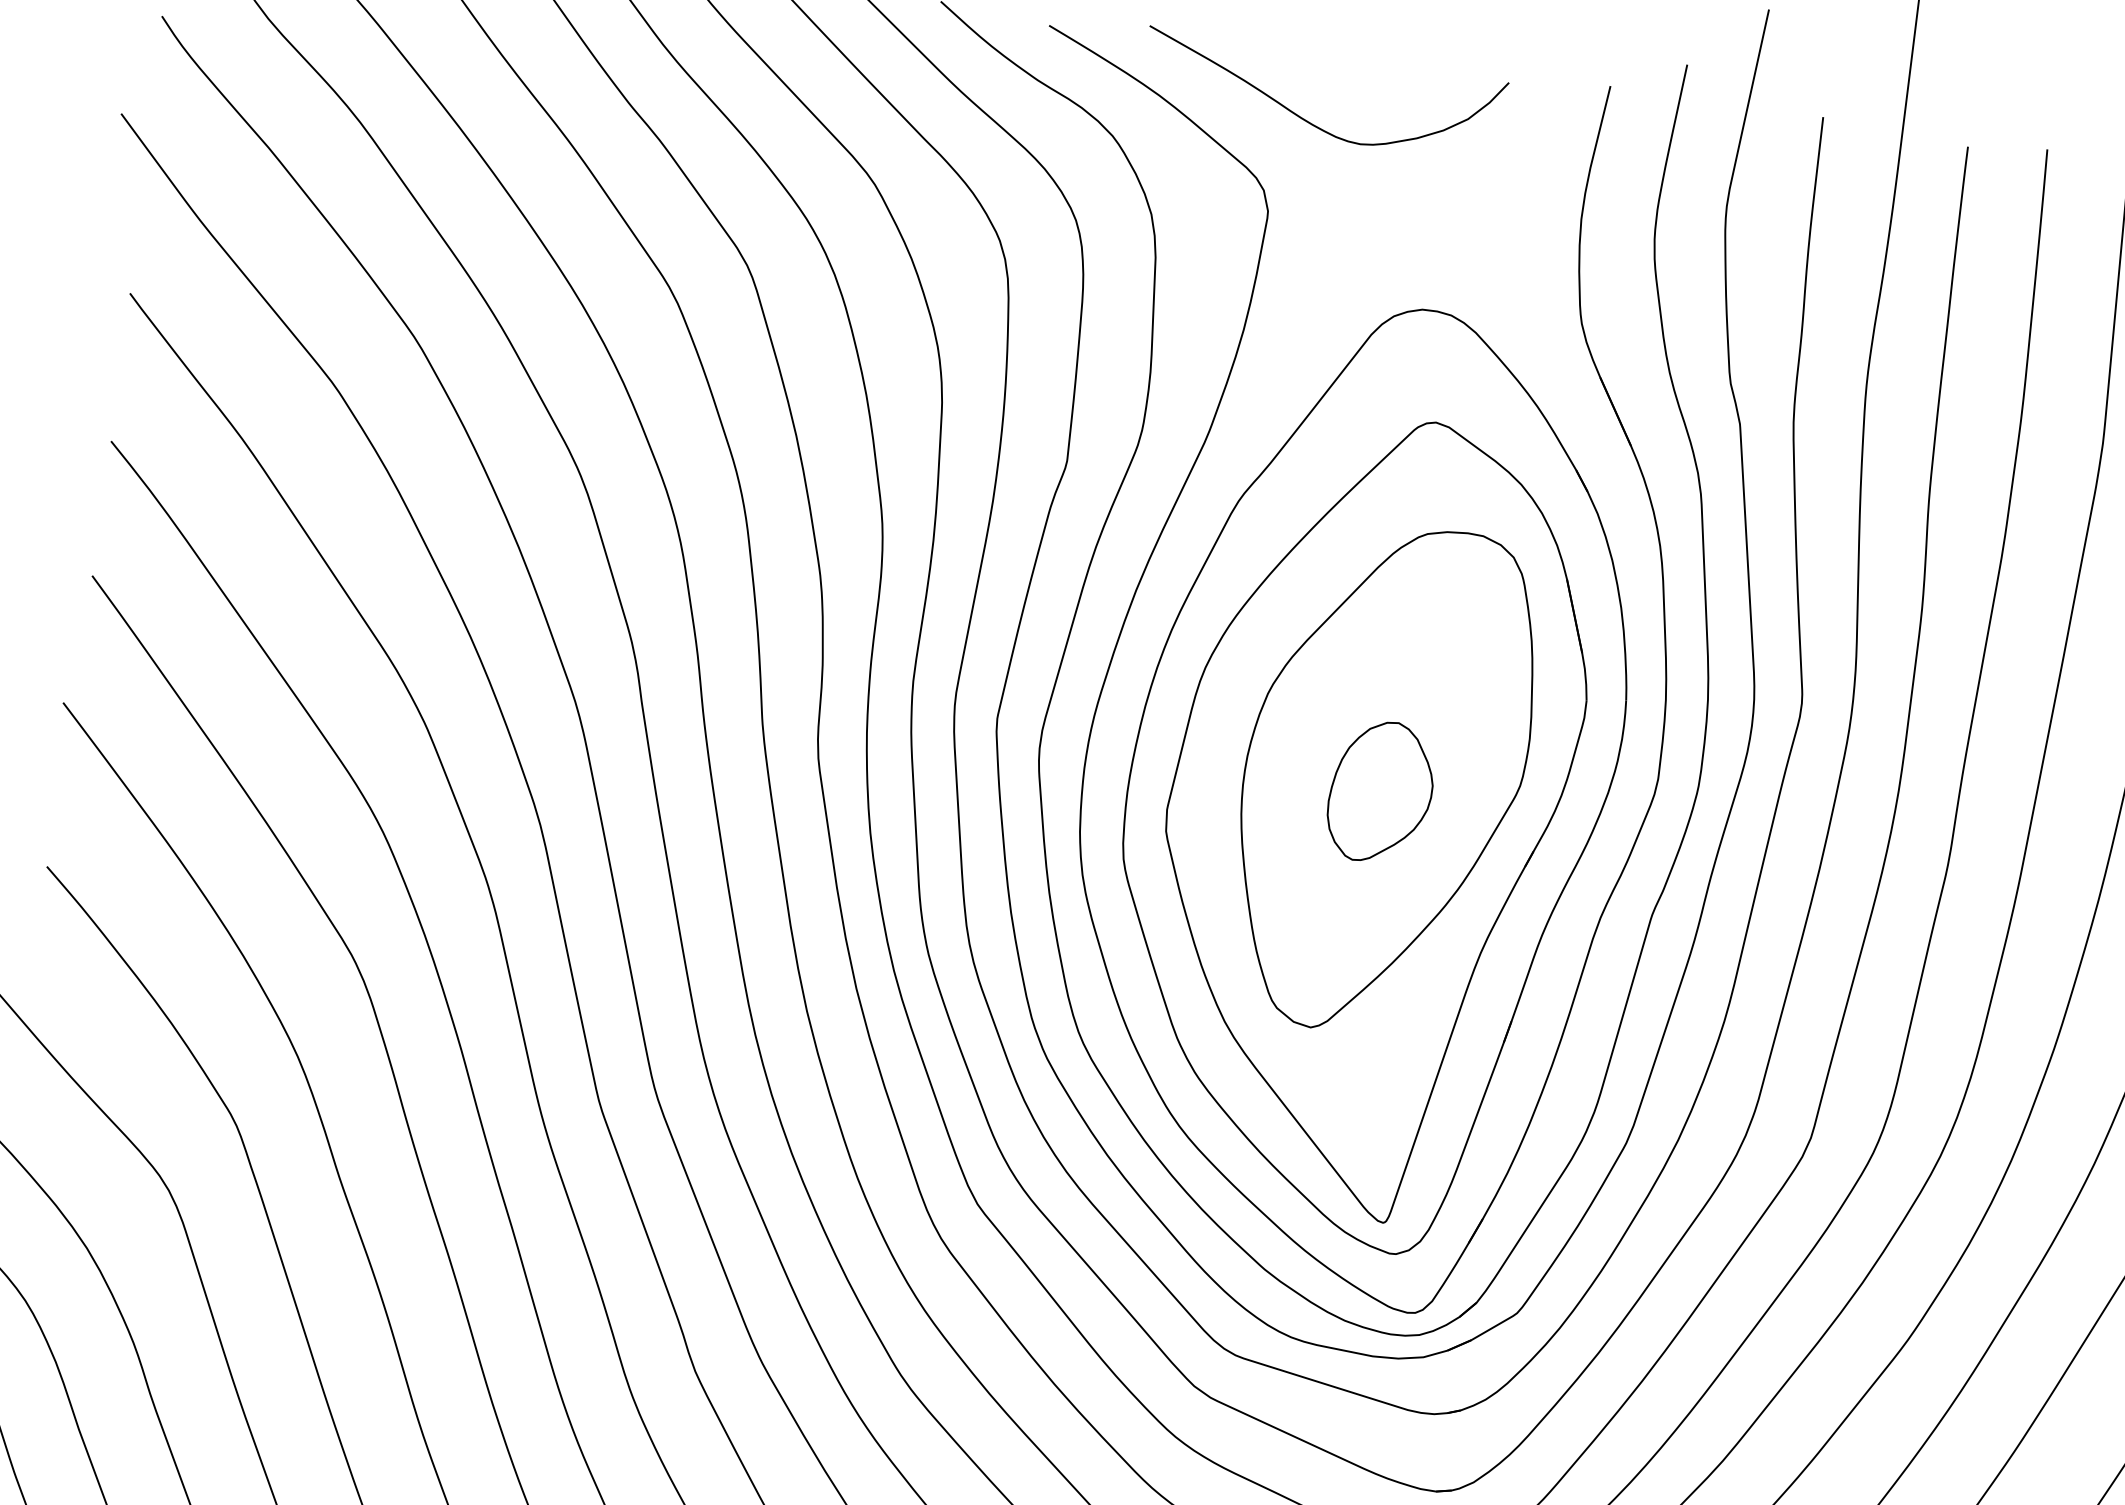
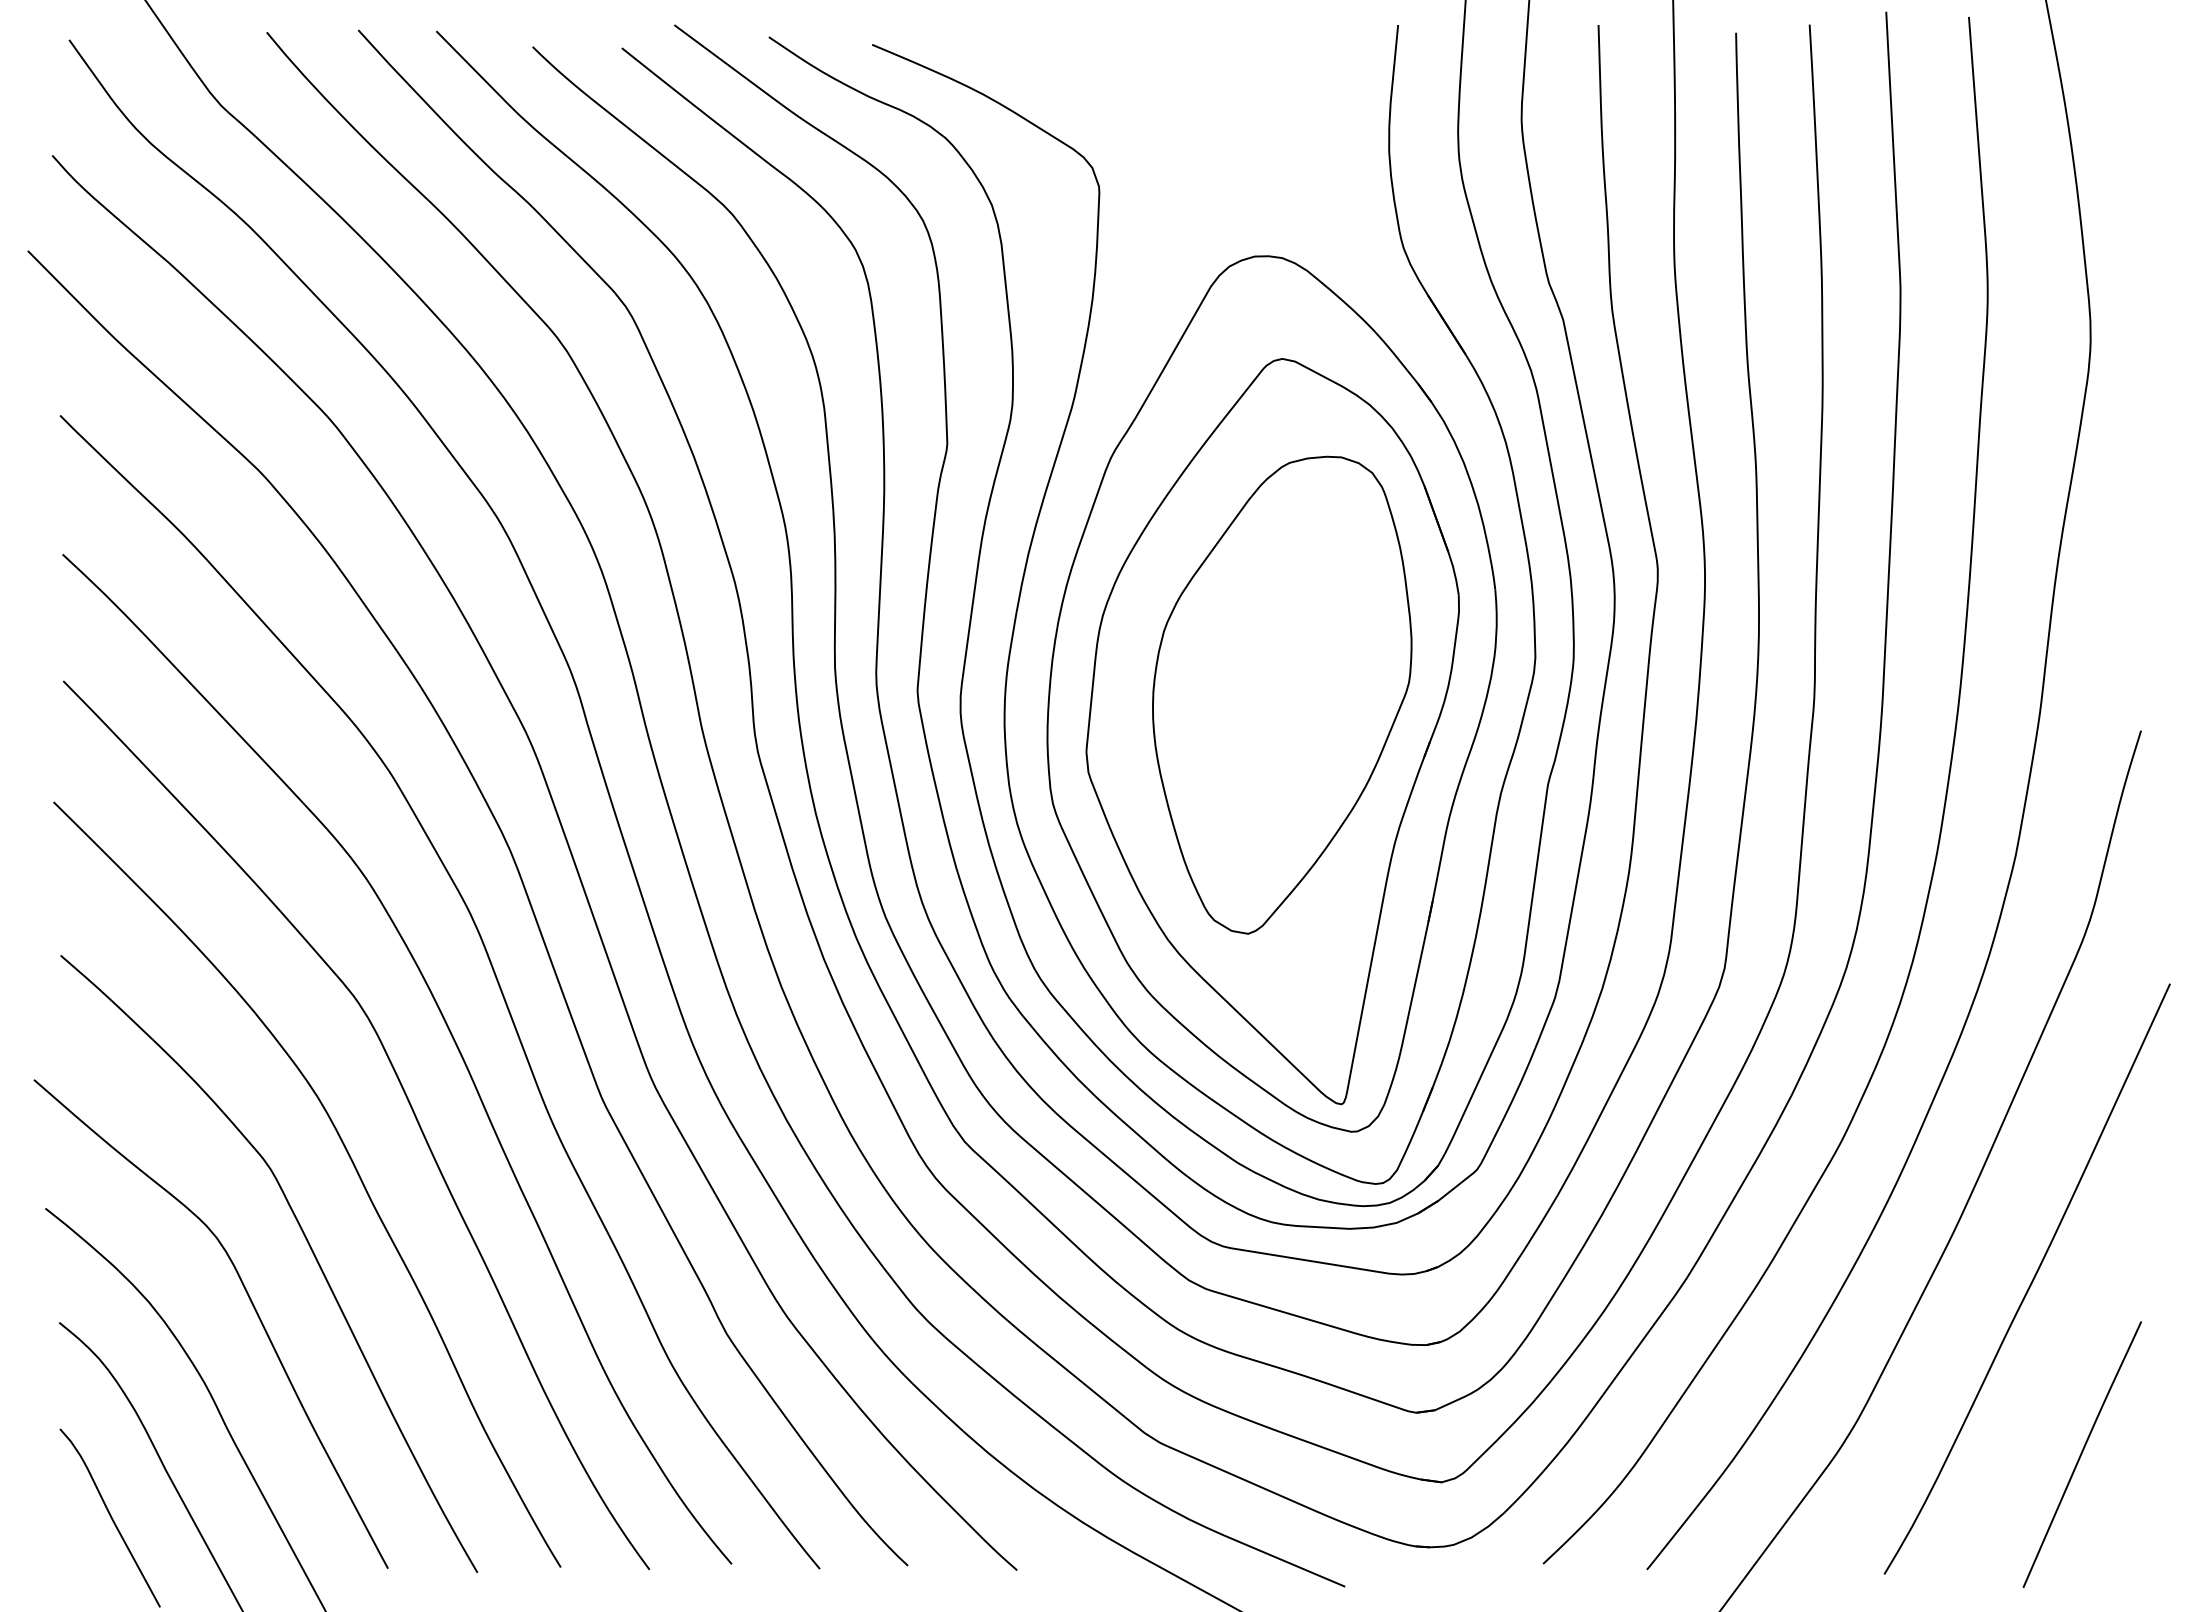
curve: (1305, 119) -> (1121, 96), removed
part: (1381, 792) -> (1281, 707), removed

